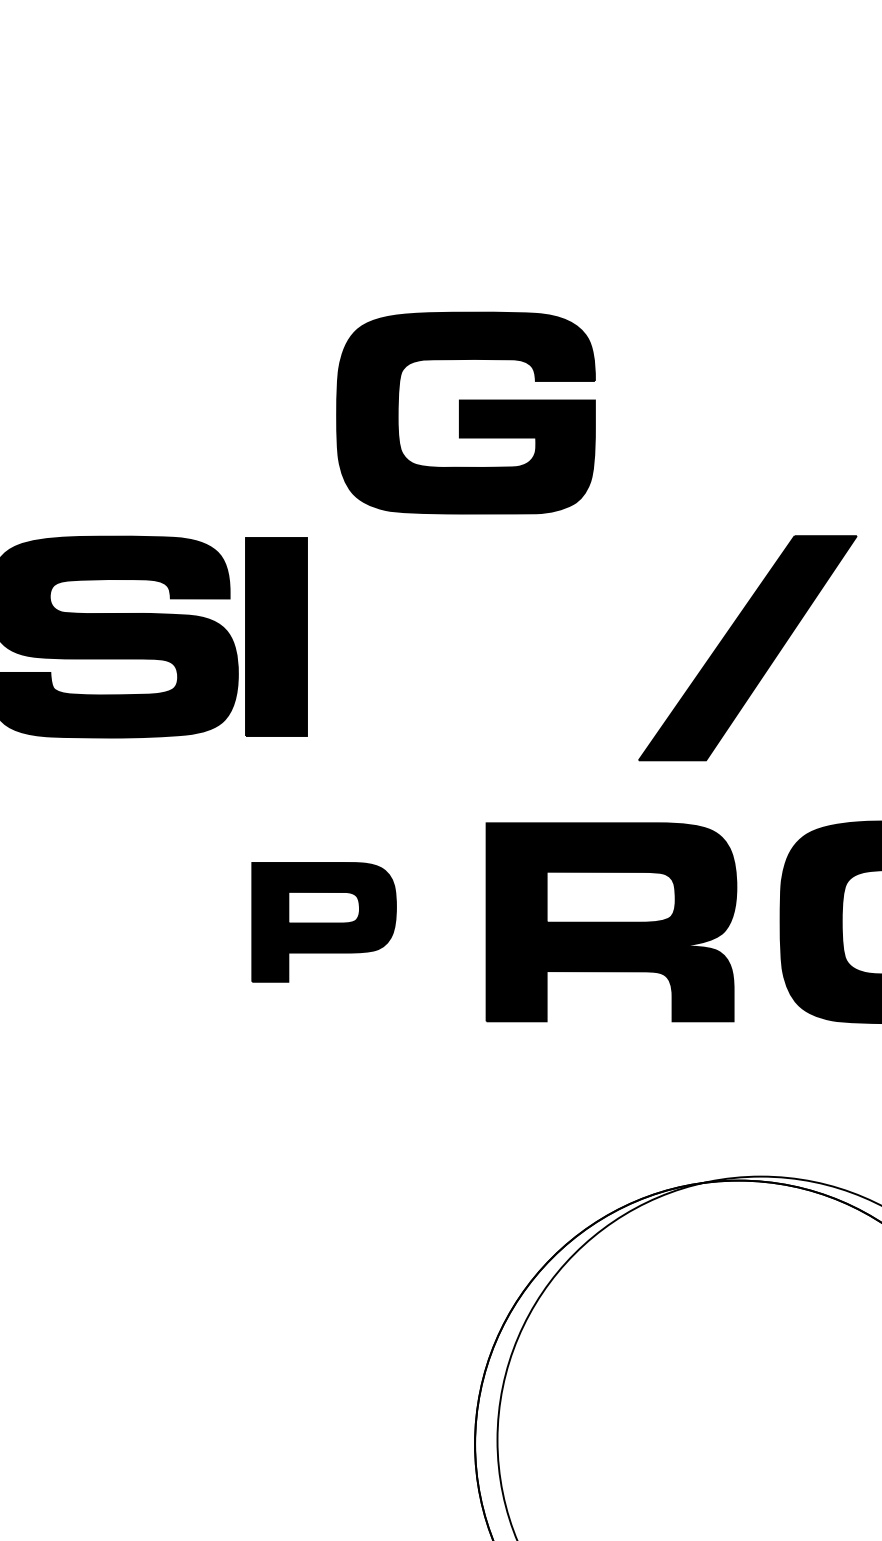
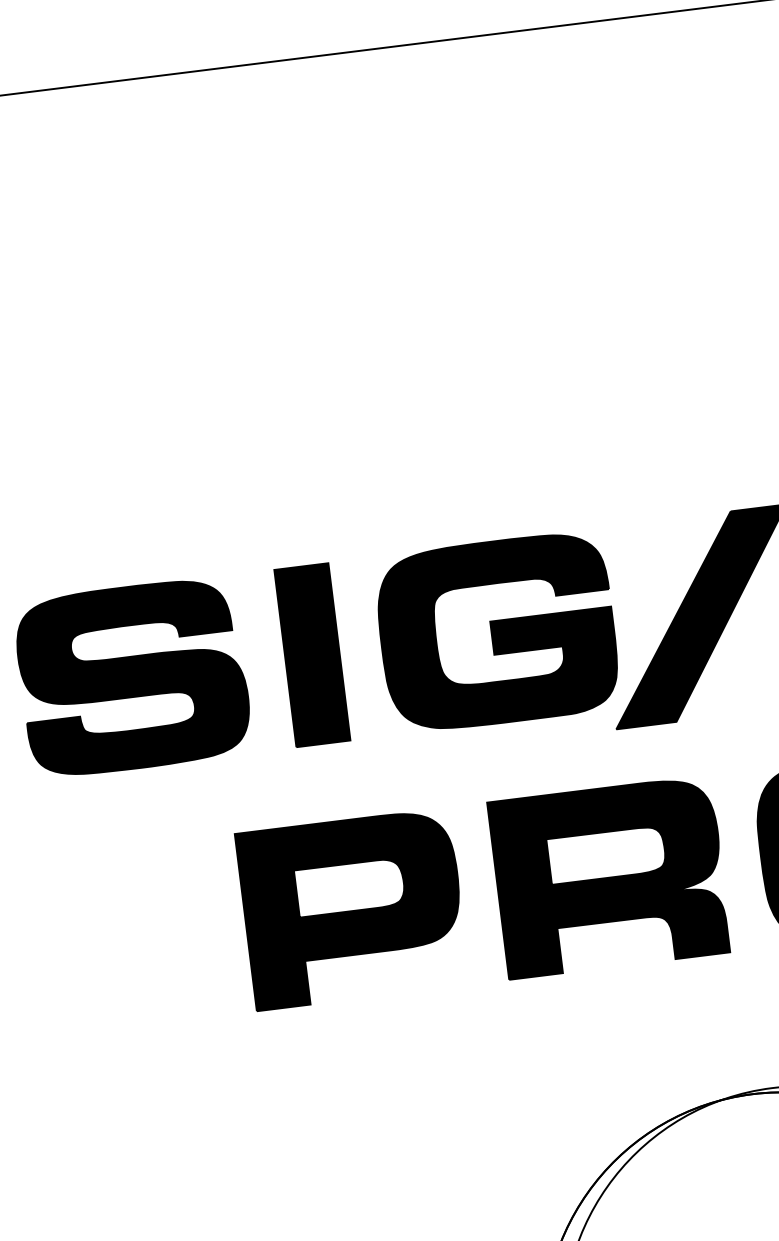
part: (465, 412) -> (496, 631), moved
part: (276, 636) -> (312, 654), moved
part: (323, 922) -> (352, 909), size x1.67

